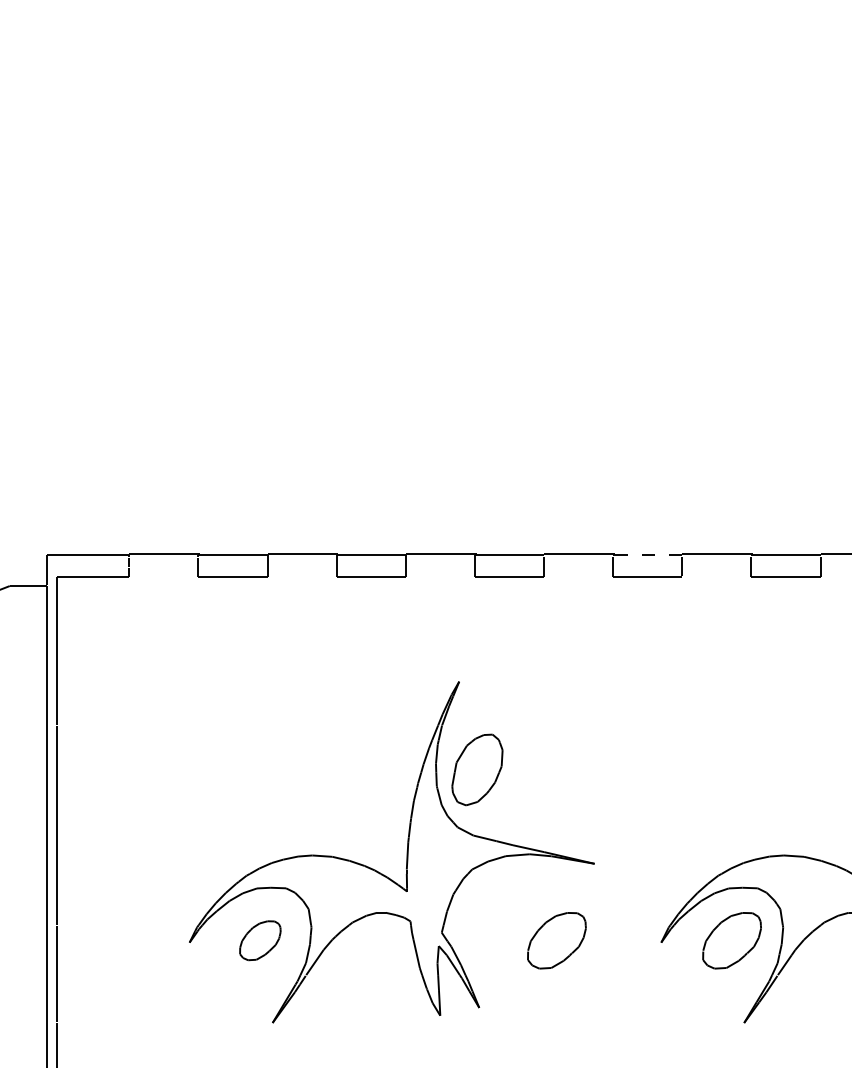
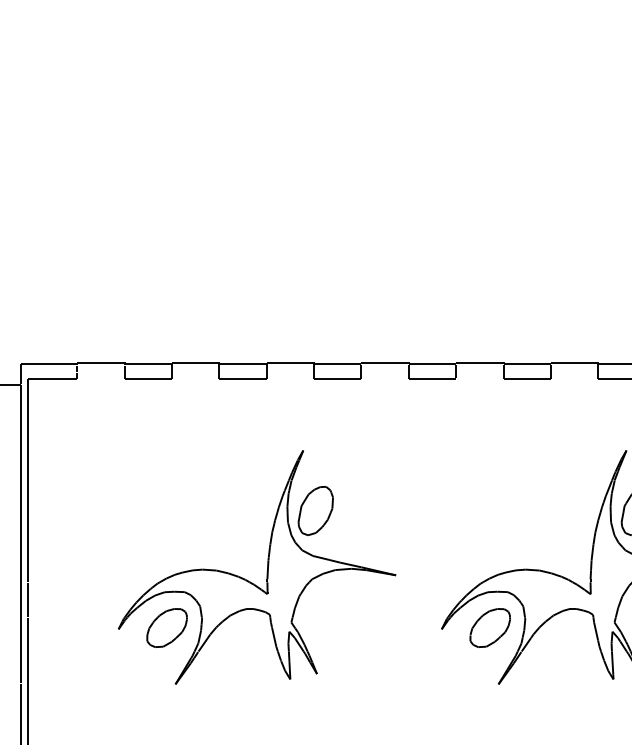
line: (647, 554) -> (432, 363), dashed -> solid
part: (259, 939) -> (166, 627), size x1.43
part: (555, 939) -> (369, 627), removed

